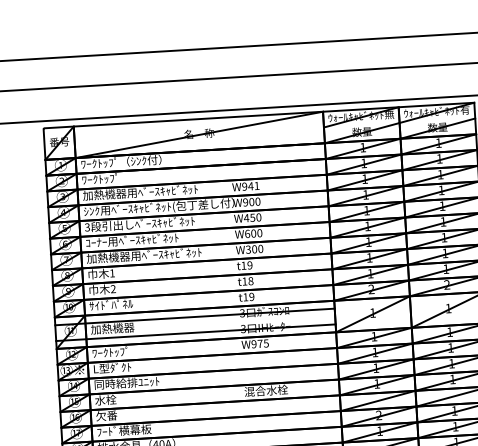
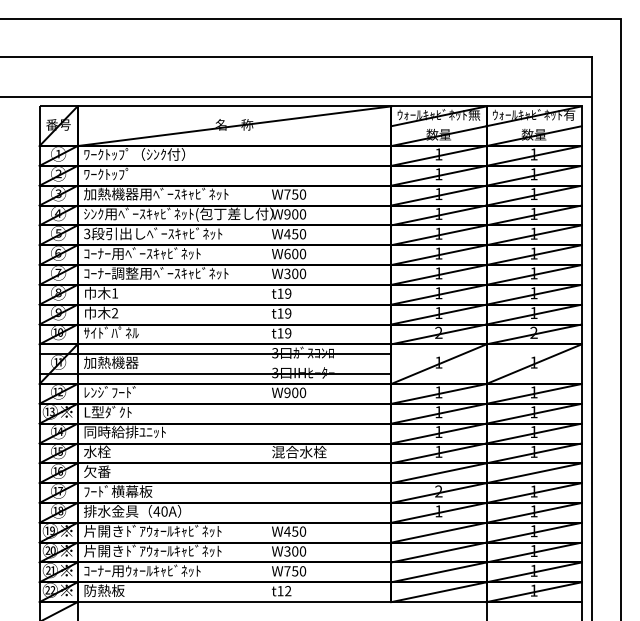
text: (251, 186) -> (295, 194), W941 -> W750
text: (108, 257) -> (111, 273), 加熱機器用ﾍﾞｰｽｷｬﾋﾞﾈｯﾄ -> ｺｰﾅｰ調整用ﾍﾞｰｽｷｬﾋﾞﾈｯﾄ
text: (251, 281) -> (288, 313), t18 -> t19
text: (263, 343) -> (299, 392), W975 -> W900
text: (112, 352) -> (109, 392), ﾜｰｸﾄｯﾌﾟ -> ﾚﾝｼﾞﾌｰﾄﾞ

